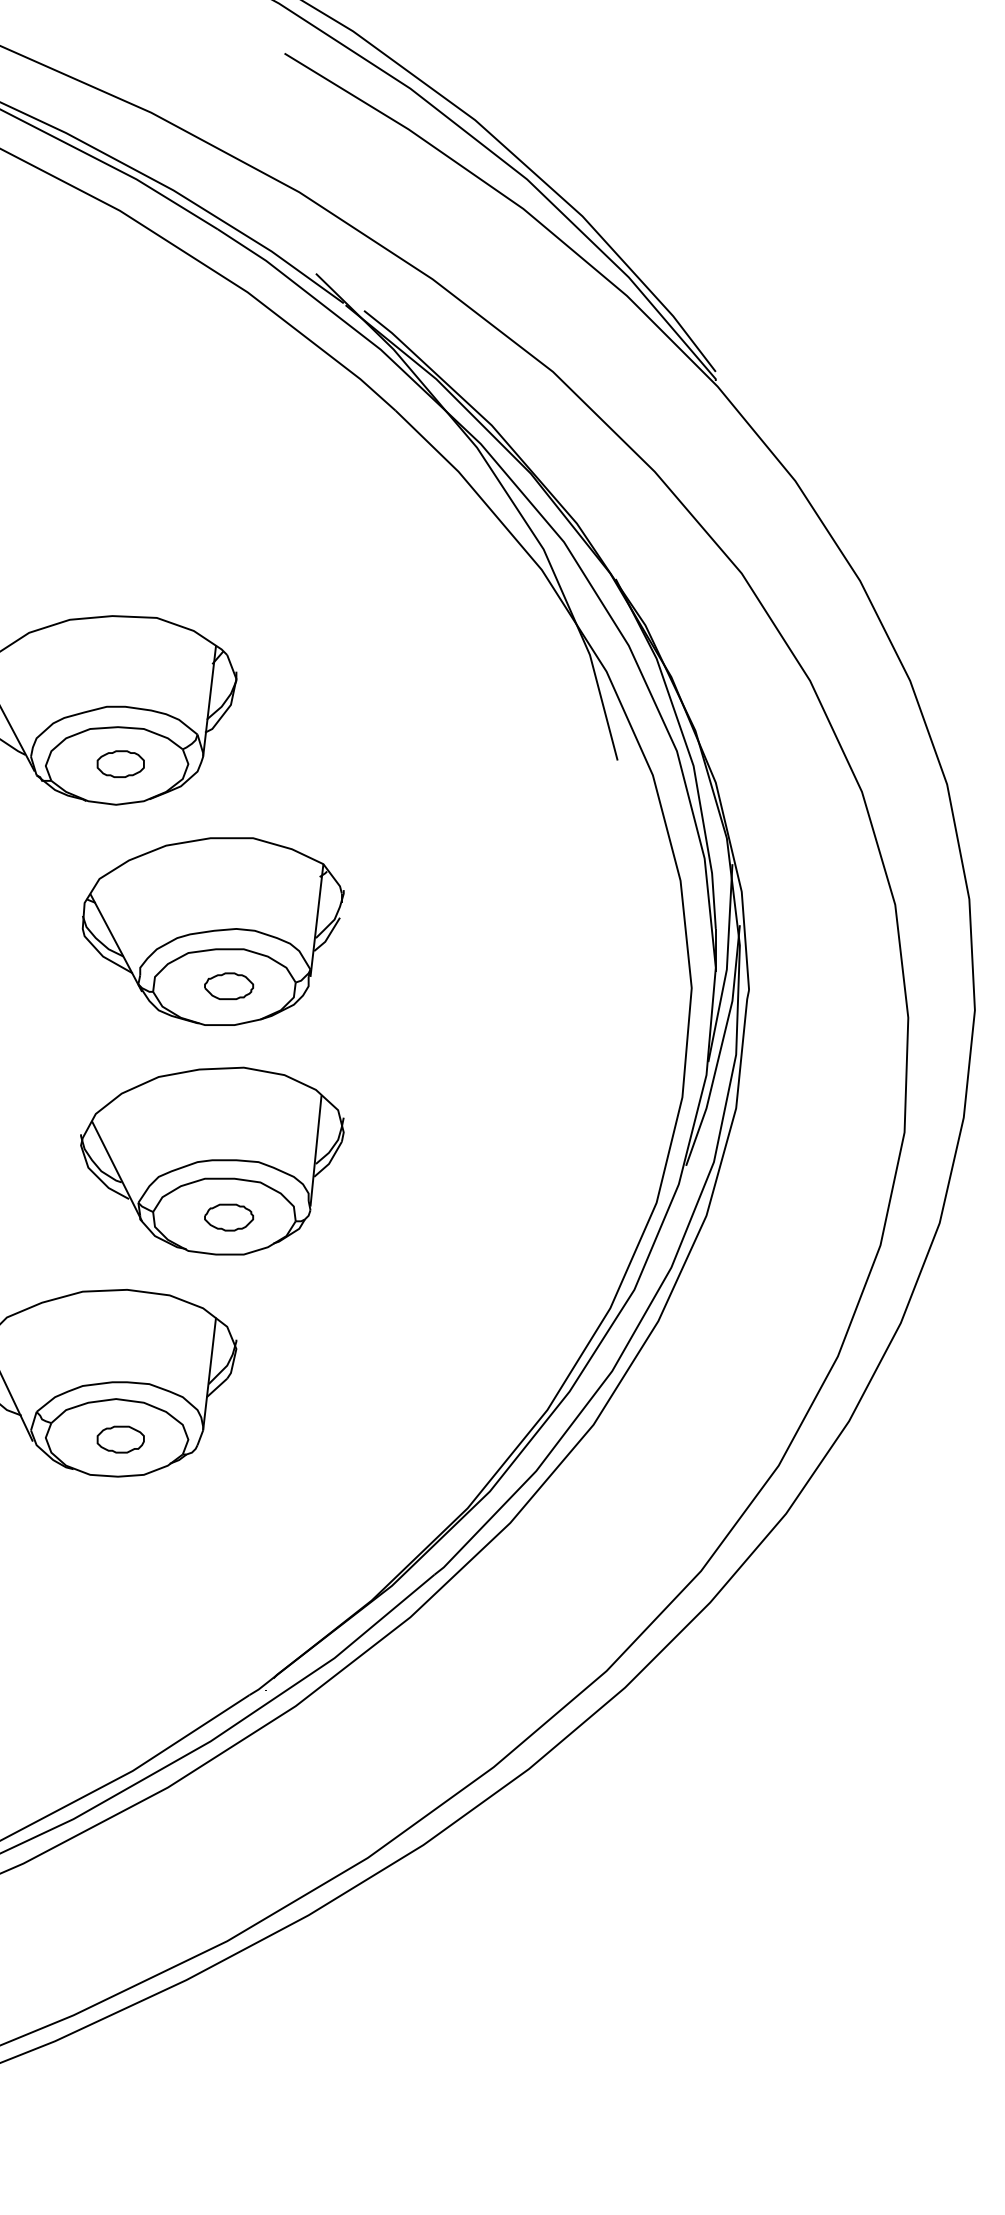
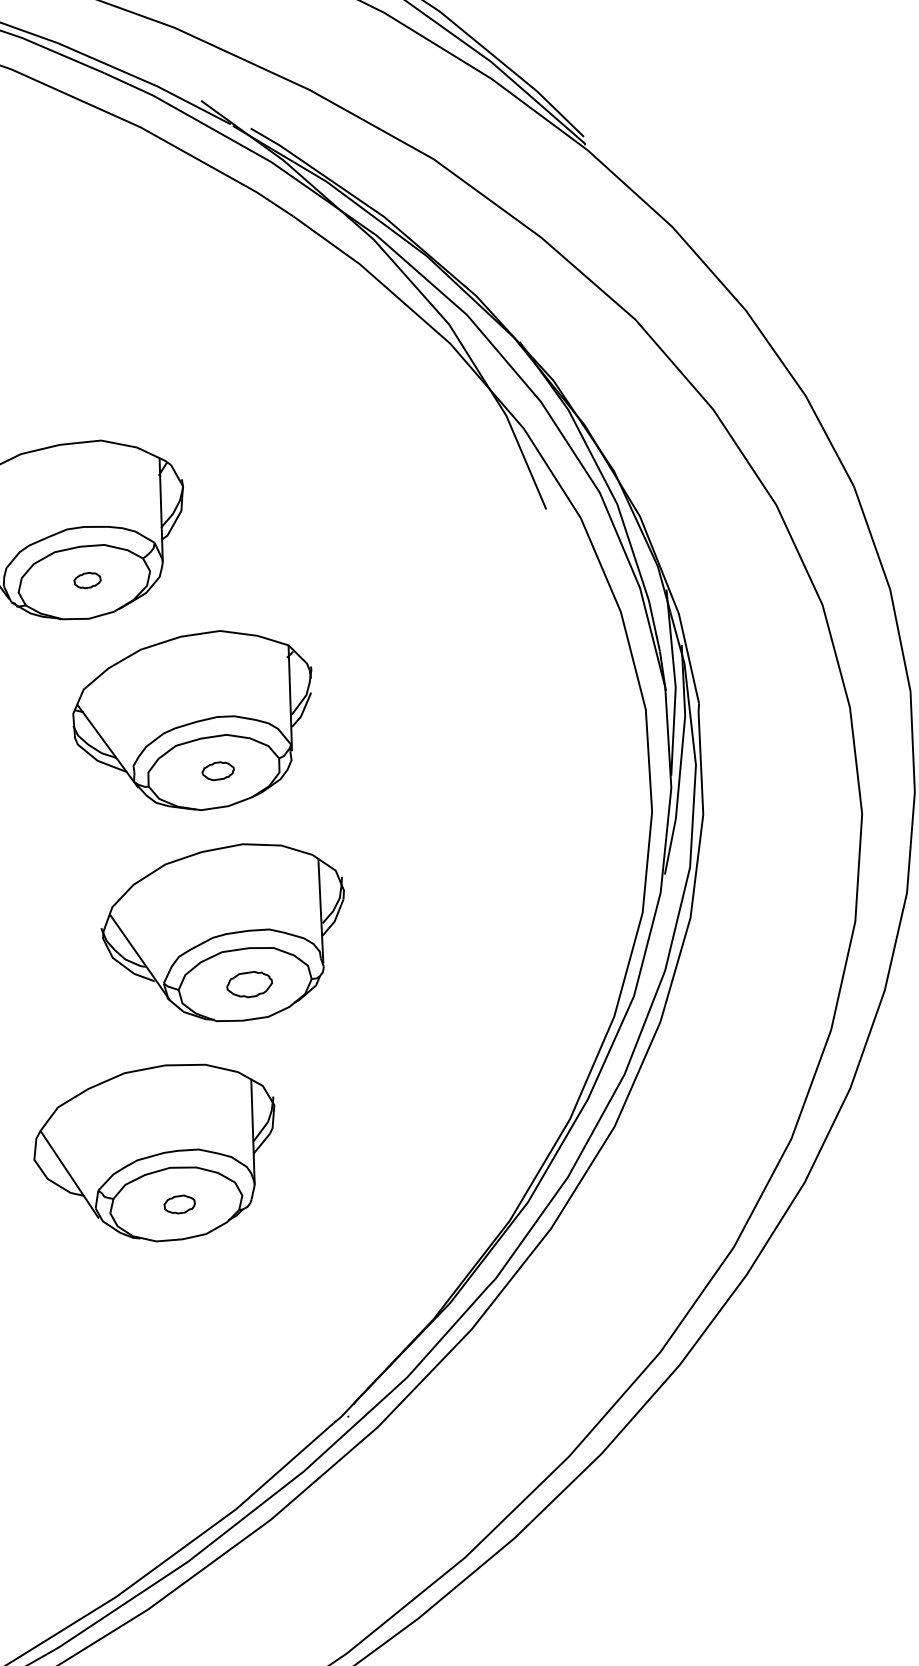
part: (120, 763) -> (87, 580), size x0.6
part: (229, 986) -> (218, 771), size x0.7
part: (120, 1439) -> (179, 1204), size x0.7

